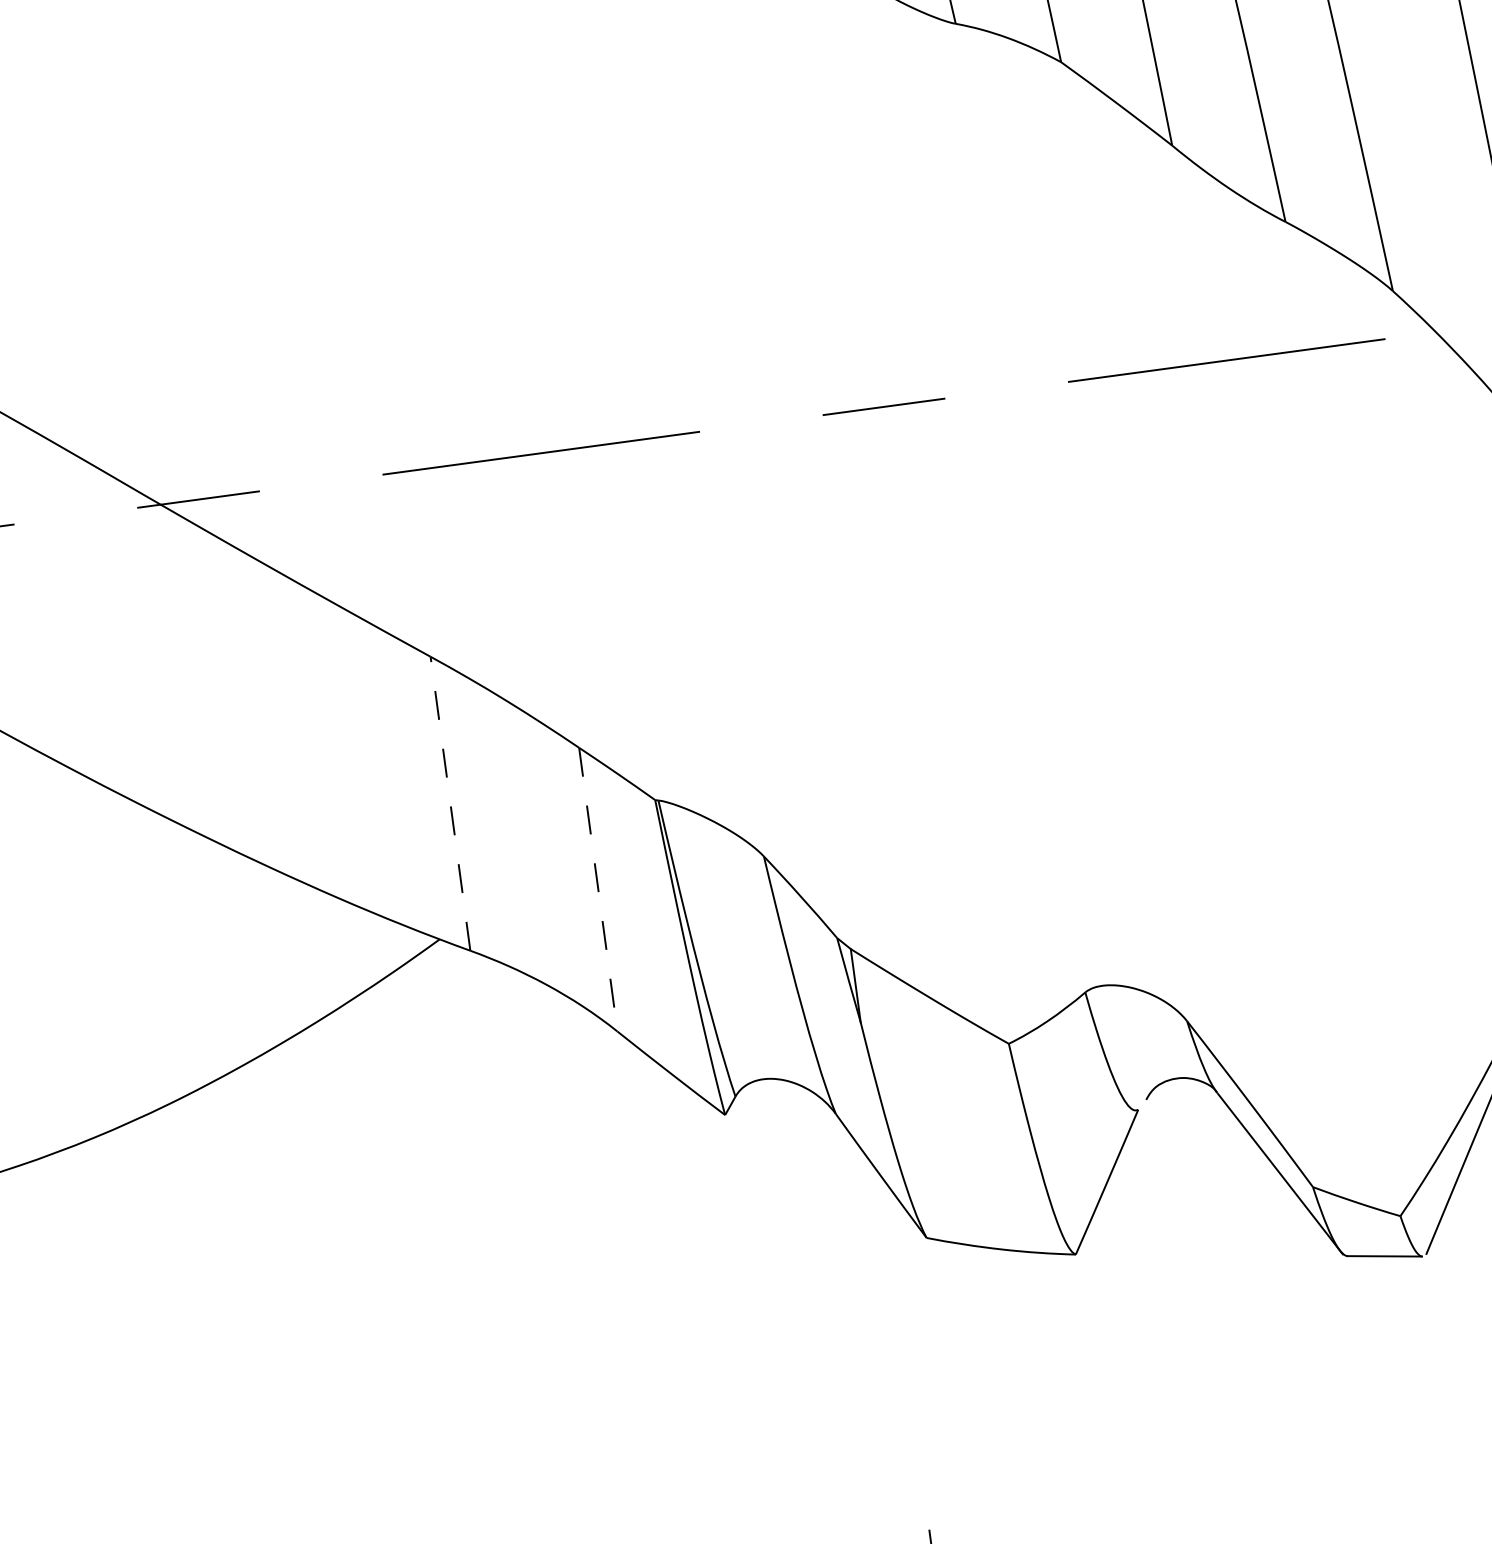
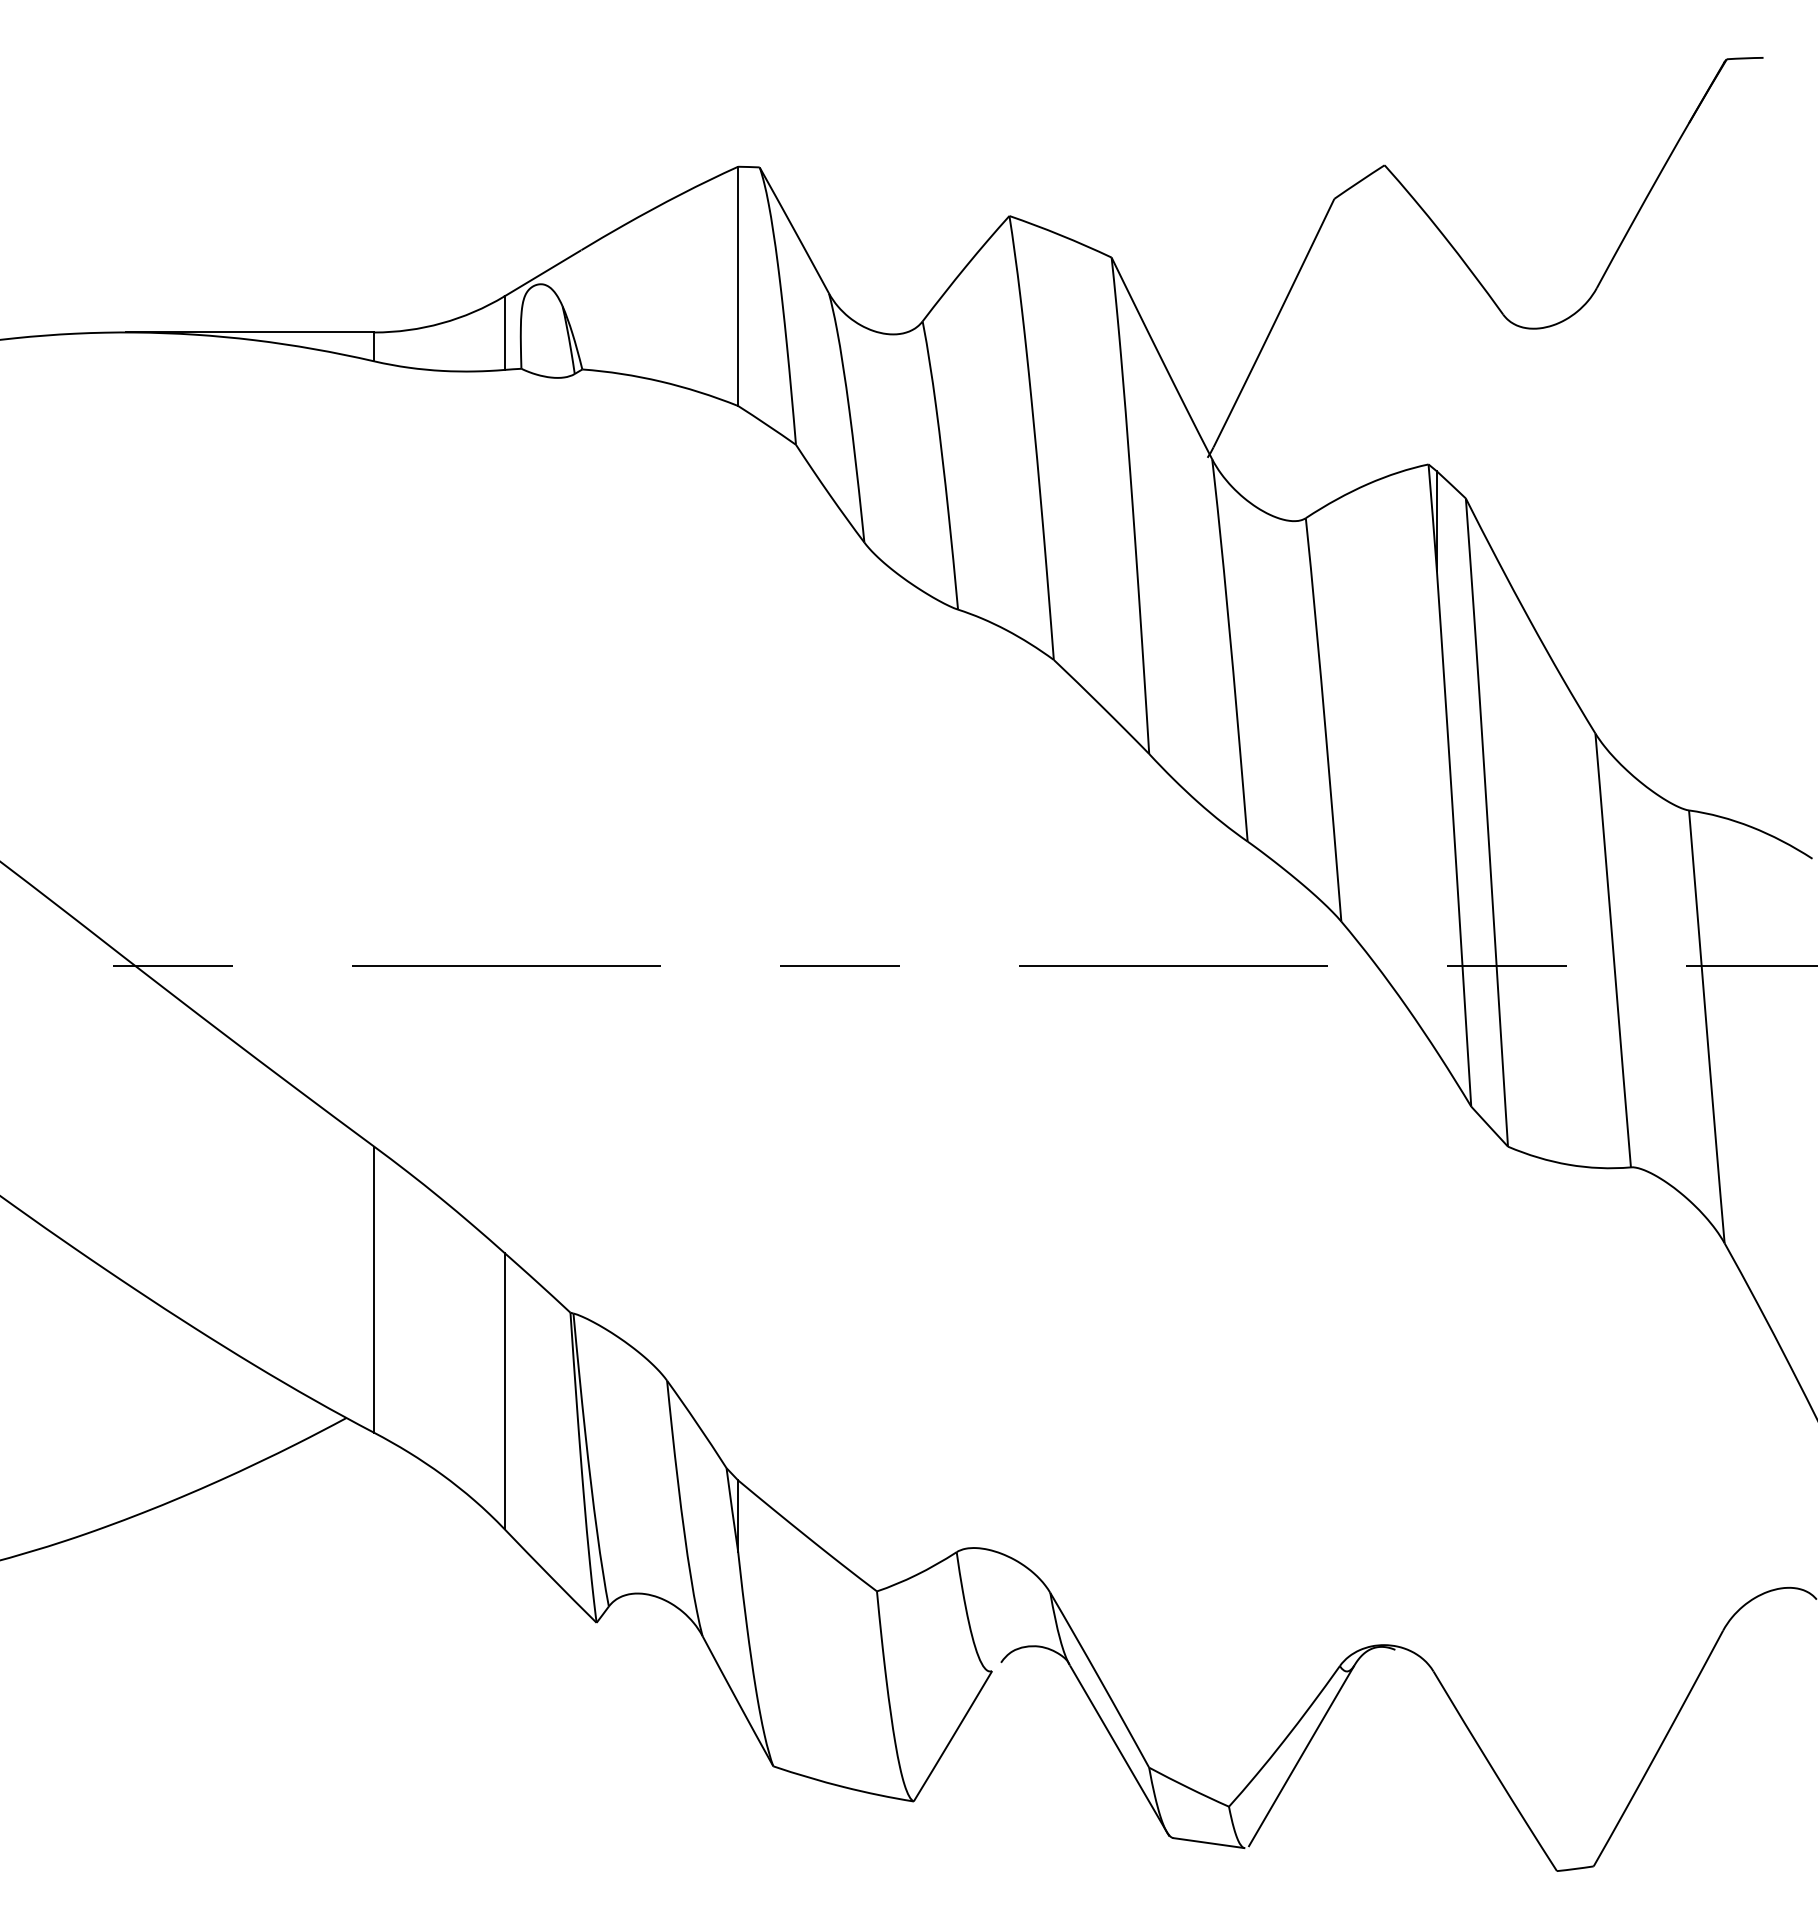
line: (450, 803) -> (374, 1289), dashed -> solid
line: (598, 890) -> (504, 1391), dashed -> solid

